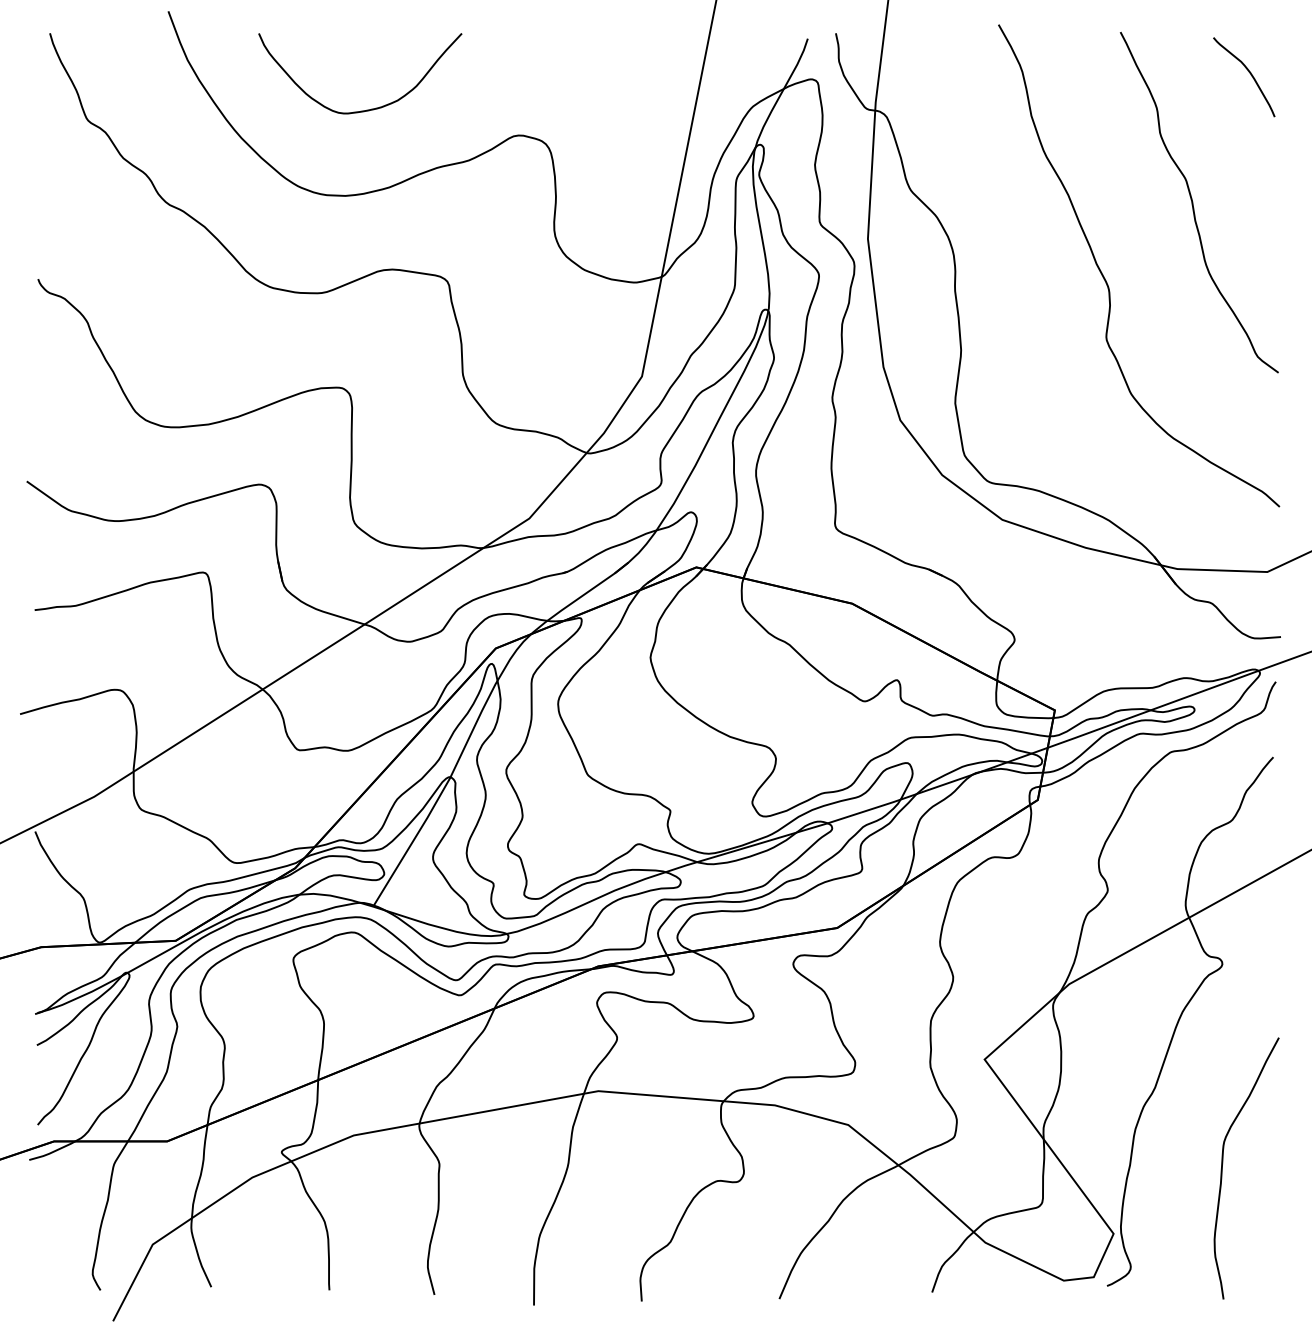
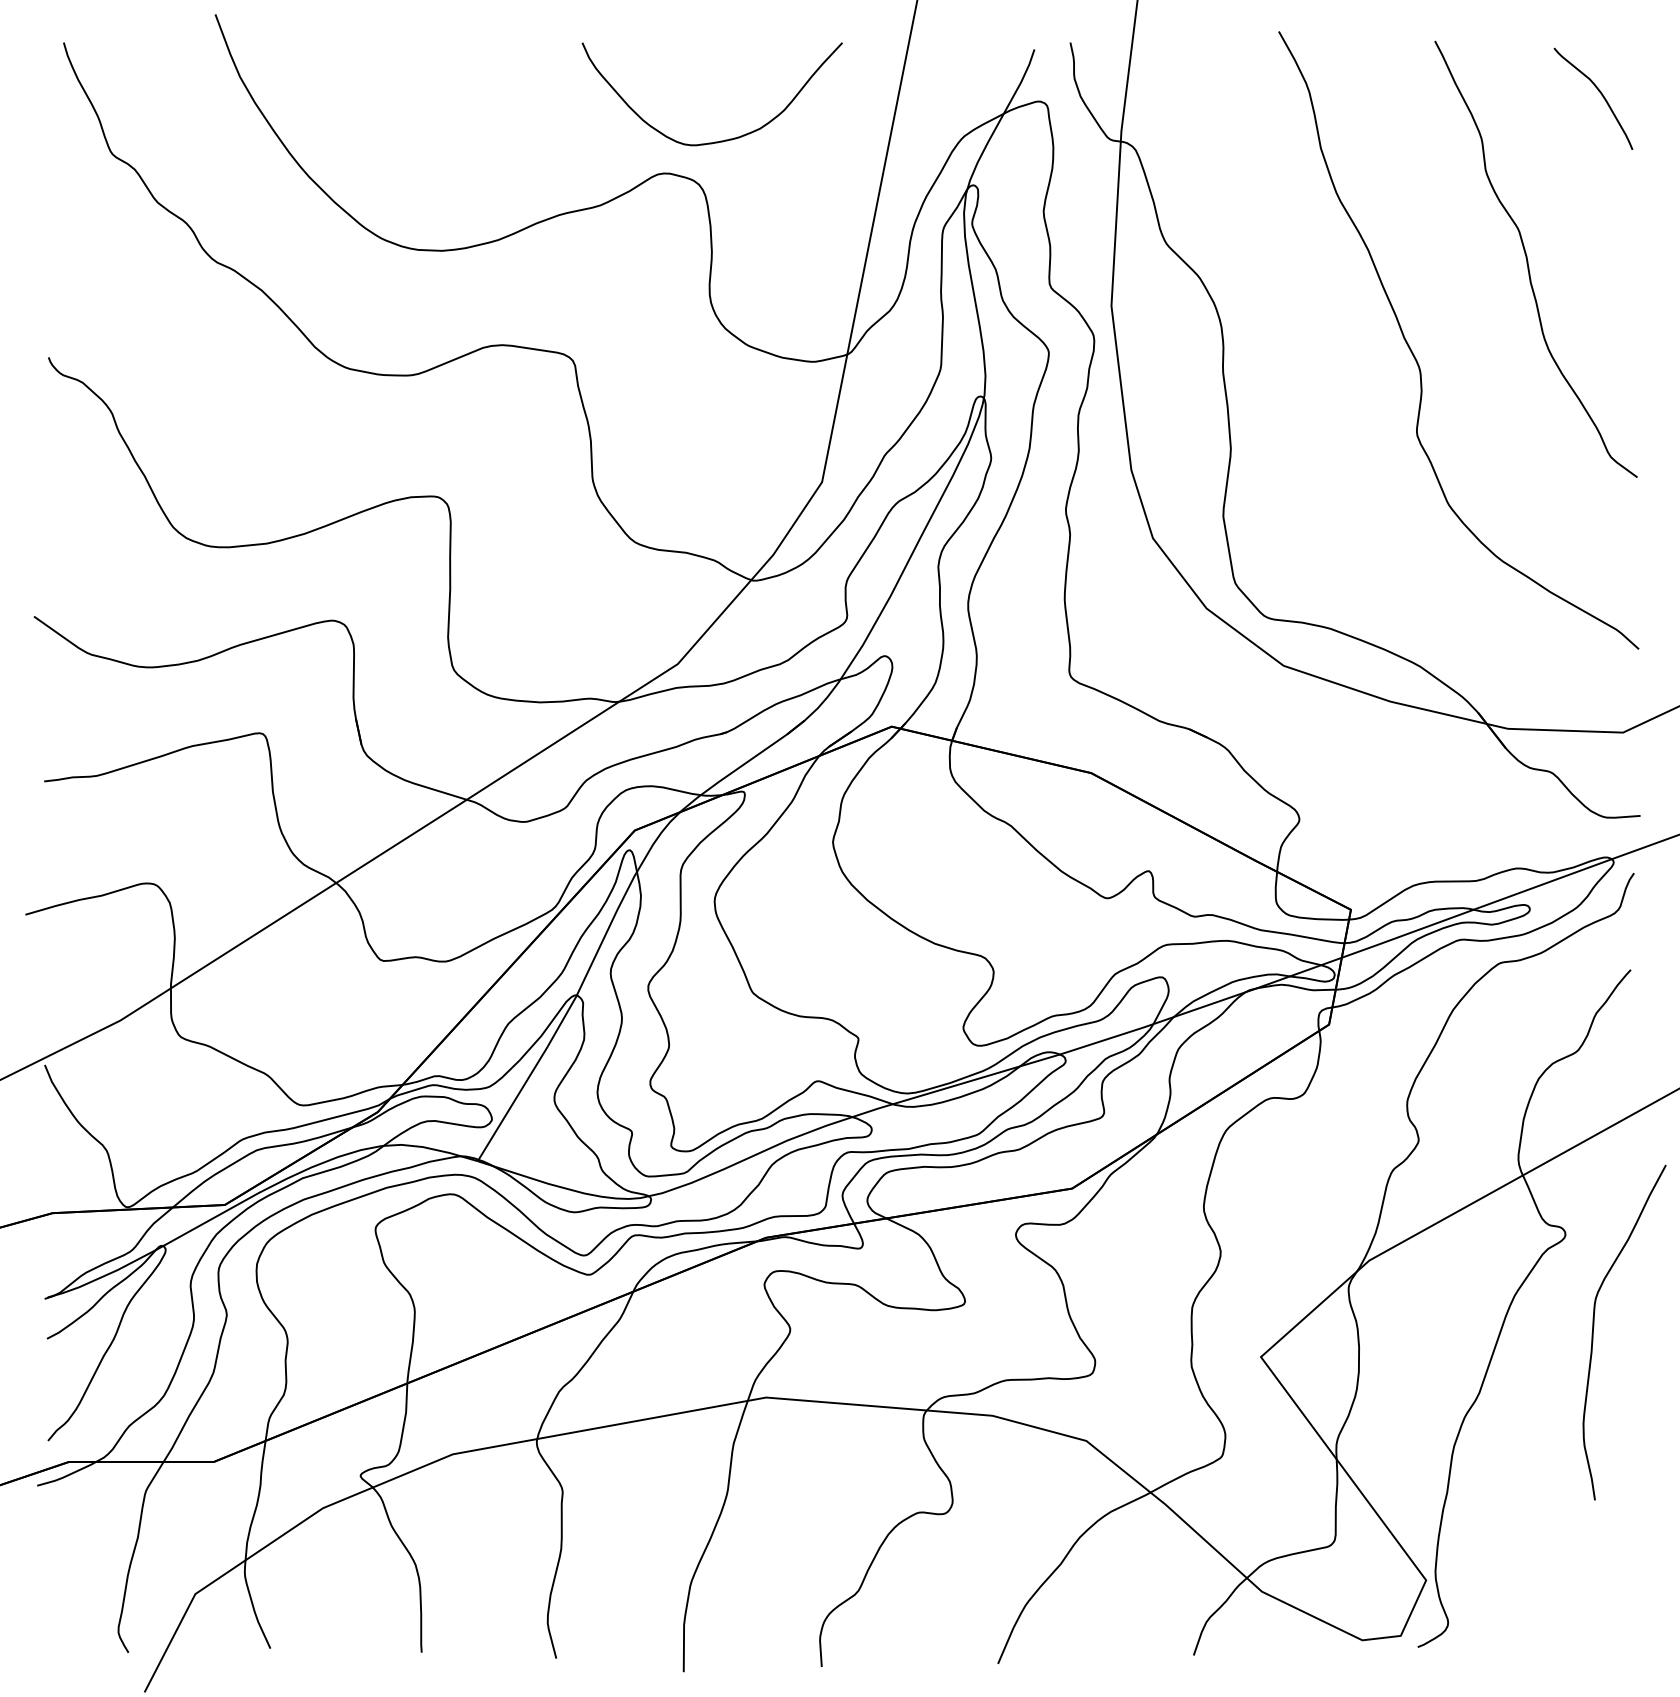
curve: (366, 109) -> (720, 140), moved
curve: (1223, 1164) -> (1594, 1327), moved

